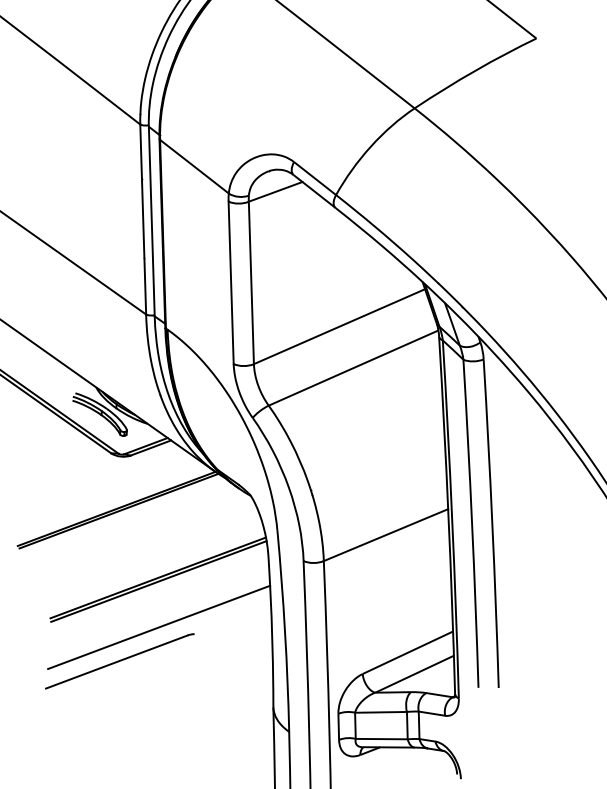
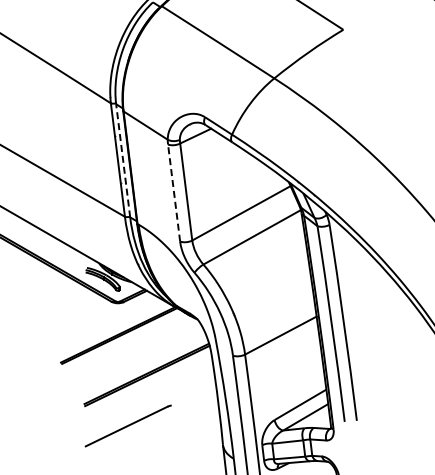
line: (152, 221) -> (123, 160), solid -> dashed
line: (231, 283) -> (174, 193), solid -> dashed
line: (158, 627) -> (149, 403), removed

